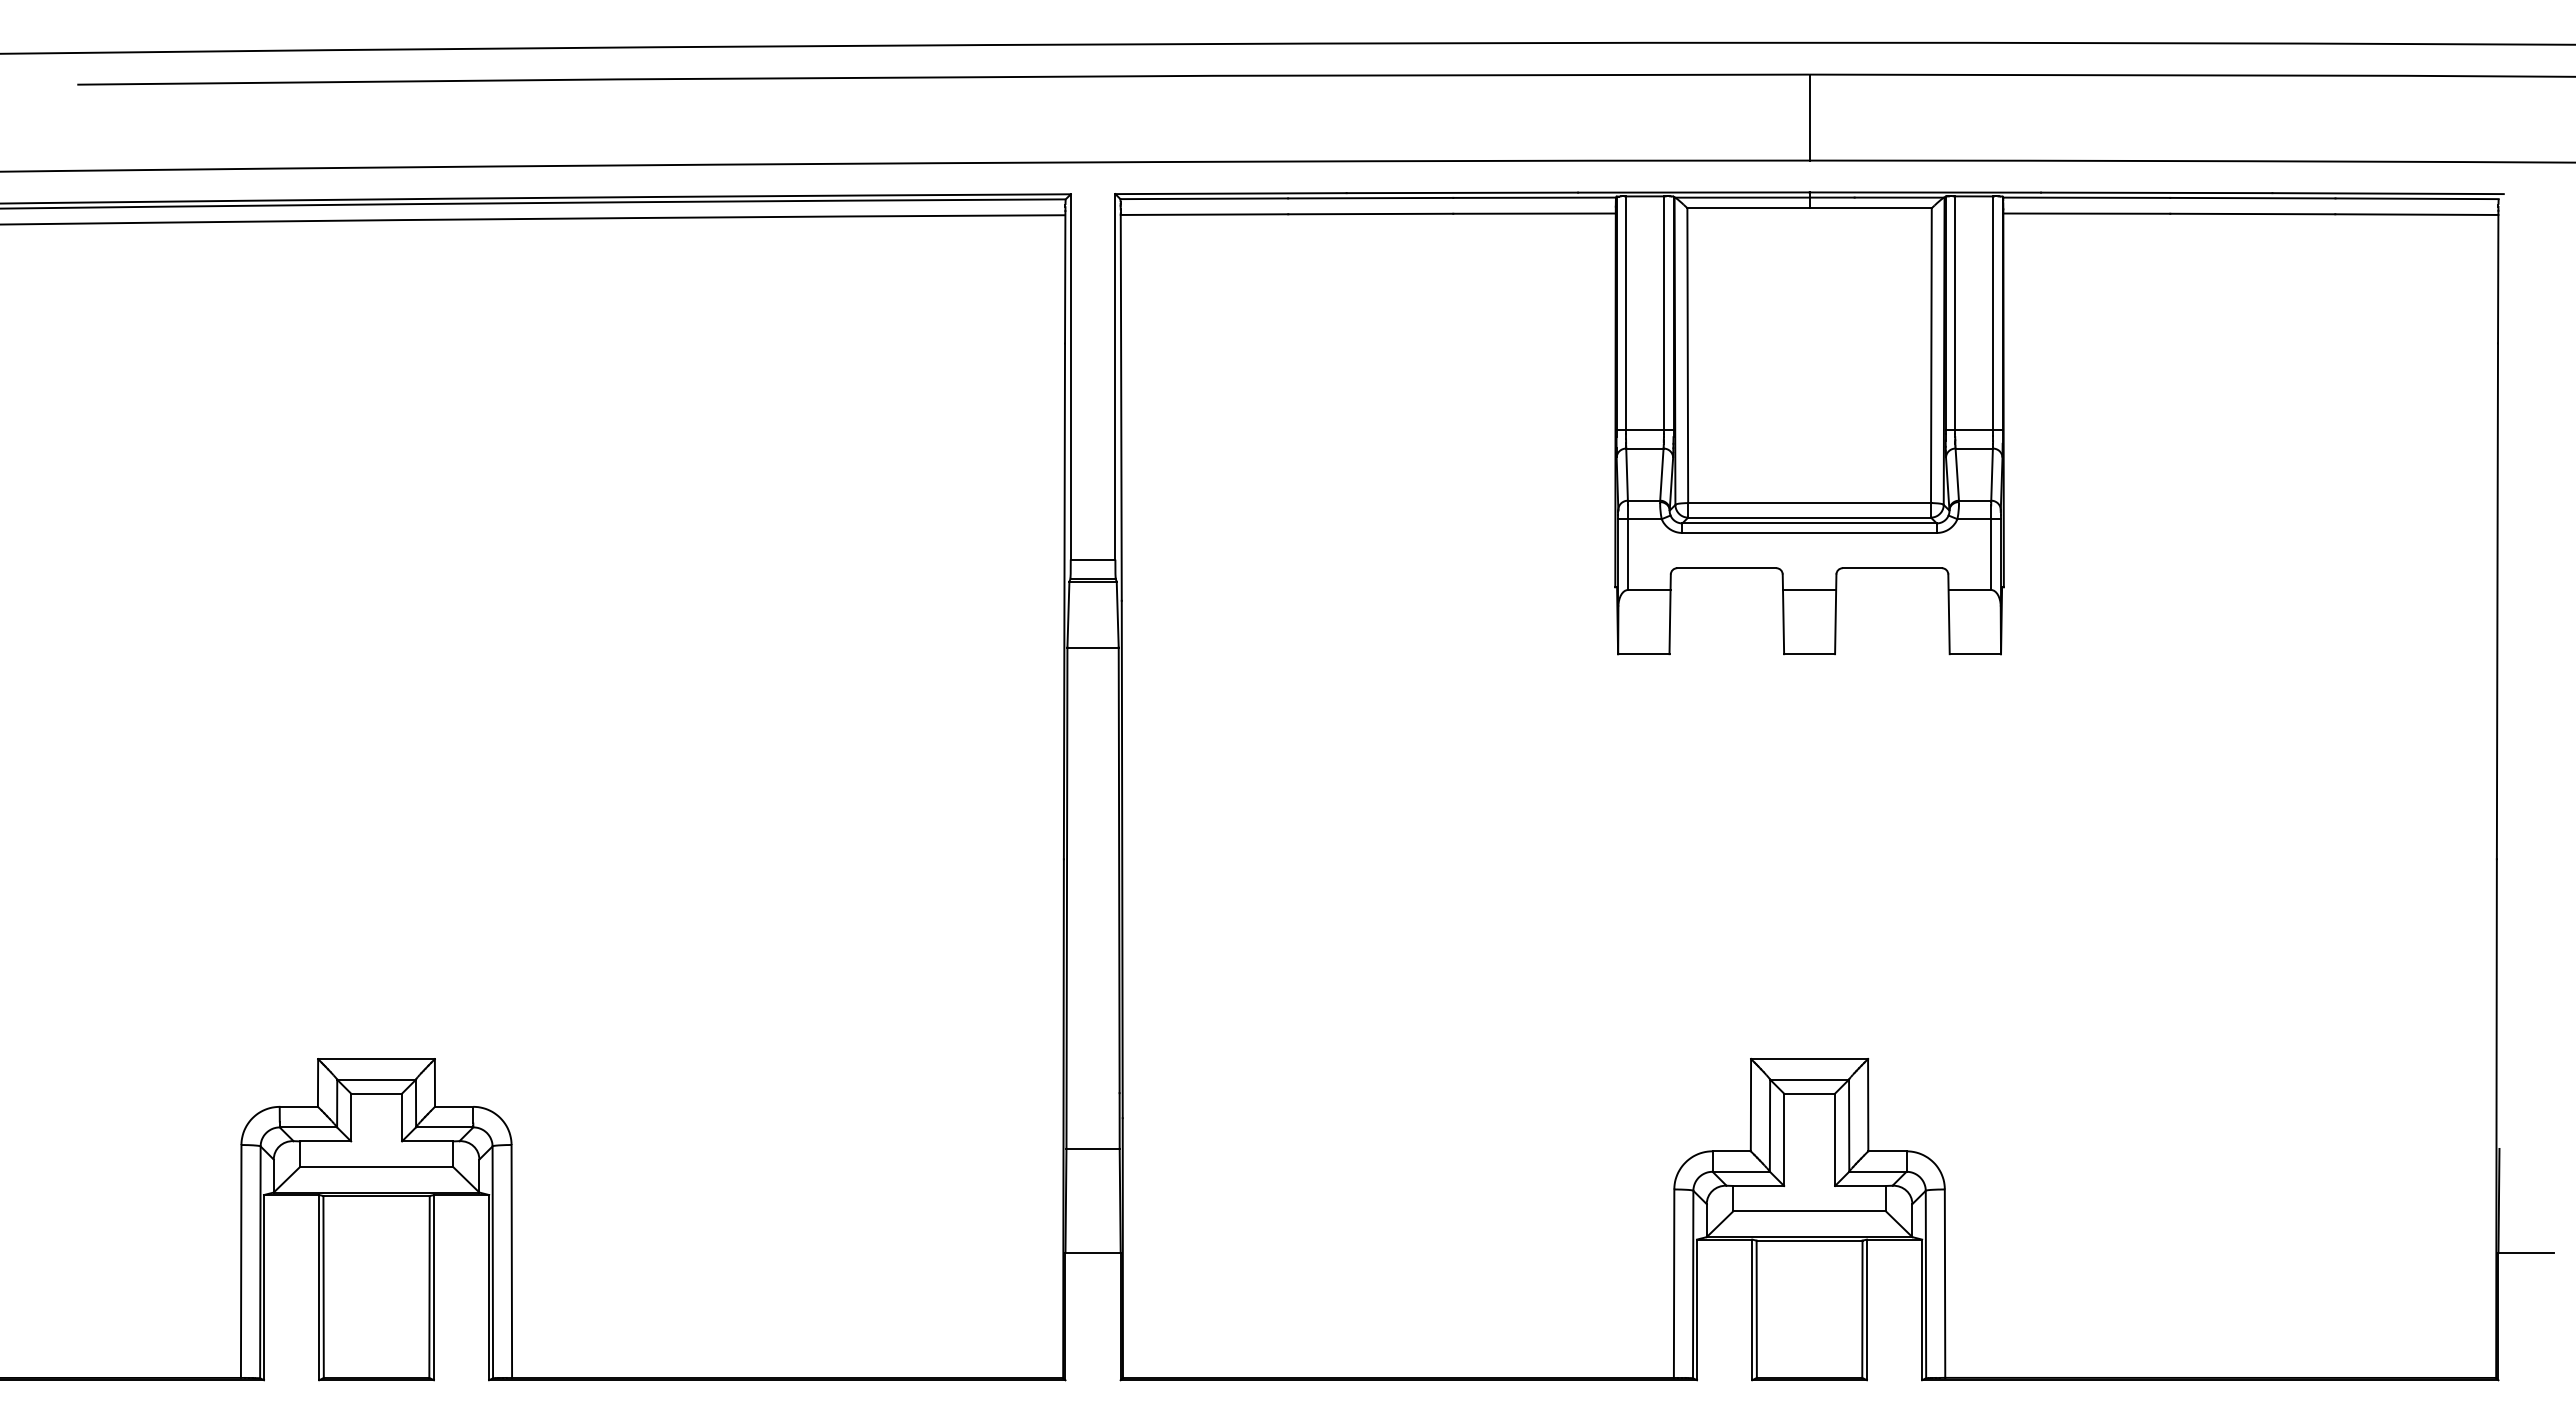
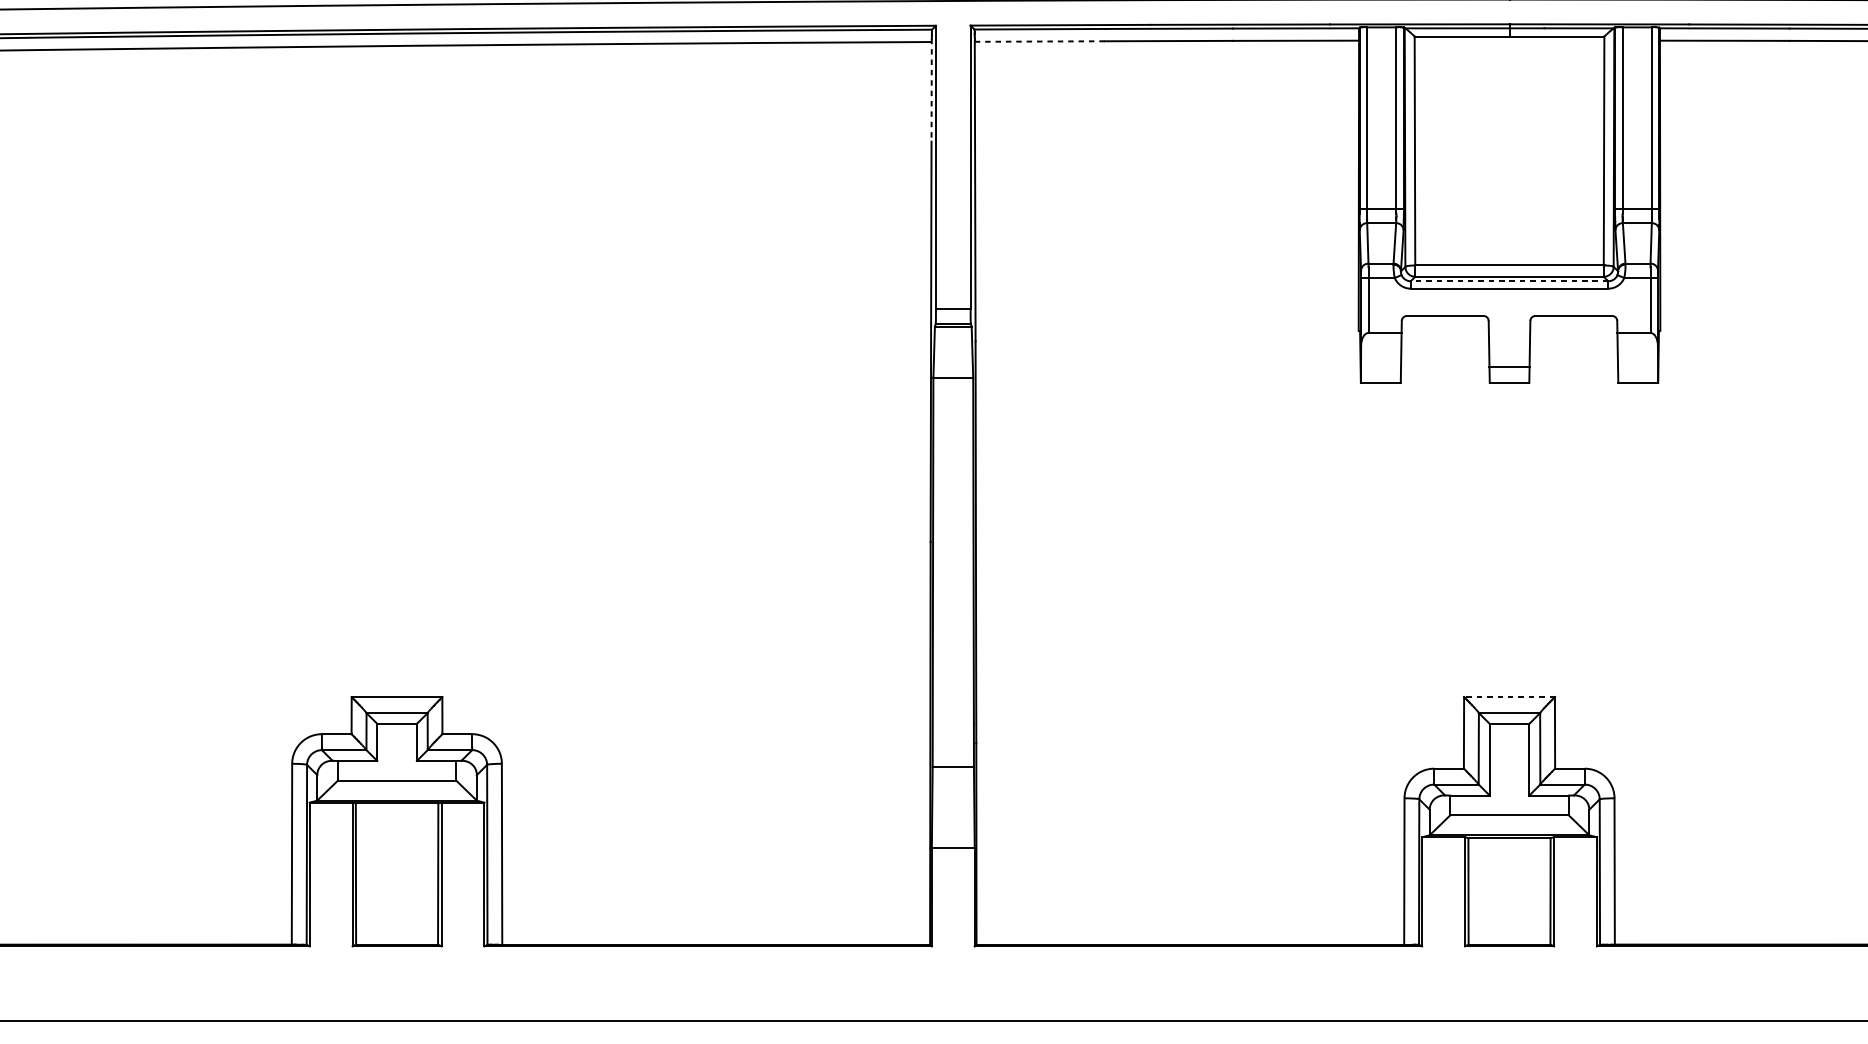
line: (1204, 214) -> (1039, 41), solid -> dashed
line: (1065, 277) -> (931, 90), solid -> dashed
line: (1809, 523) -> (1509, 281), solid -> dashed
line: (1809, 590) -> (1509, 367), moved
line: (1809, 1058) -> (1509, 696), solid -> dashed

